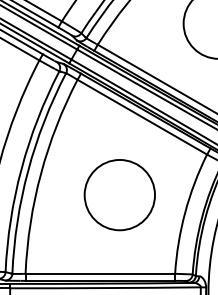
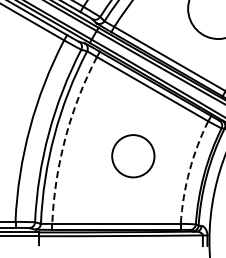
arc: (40, 173) -> (65, 137), solid -> dashed
circle: (120, 195) -> (133, 156), size x0.7
arc: (185, 212) -> (189, 171), solid -> dashed

